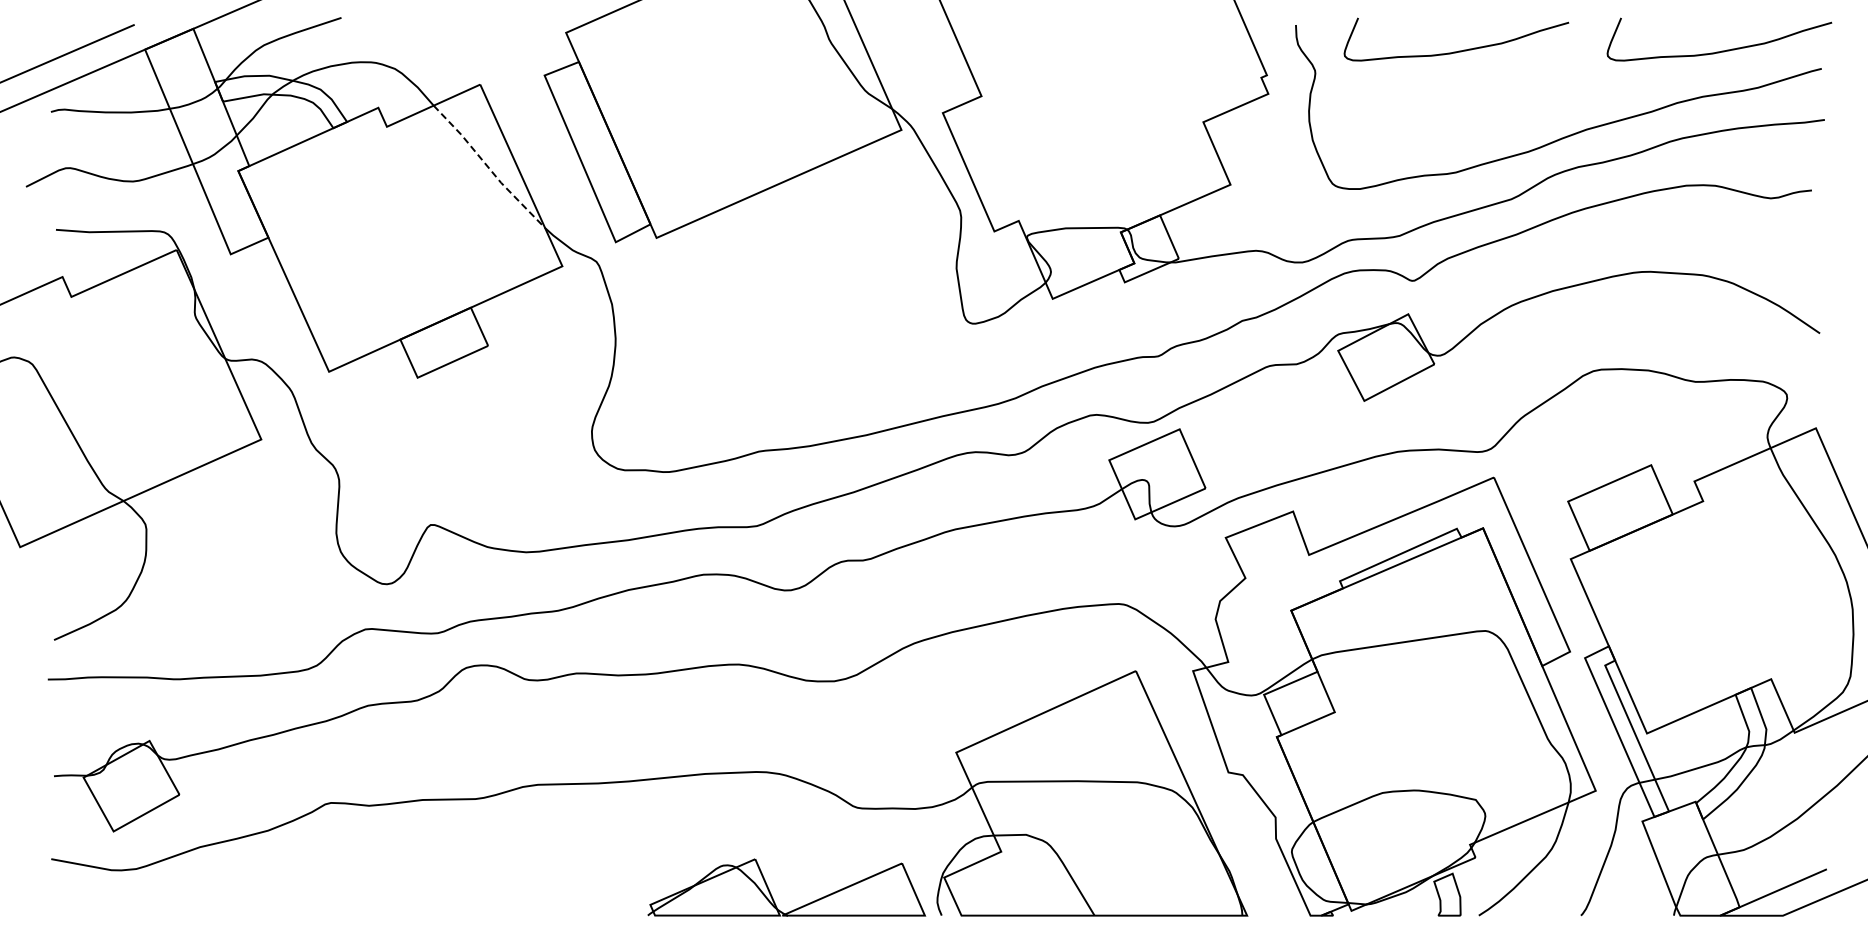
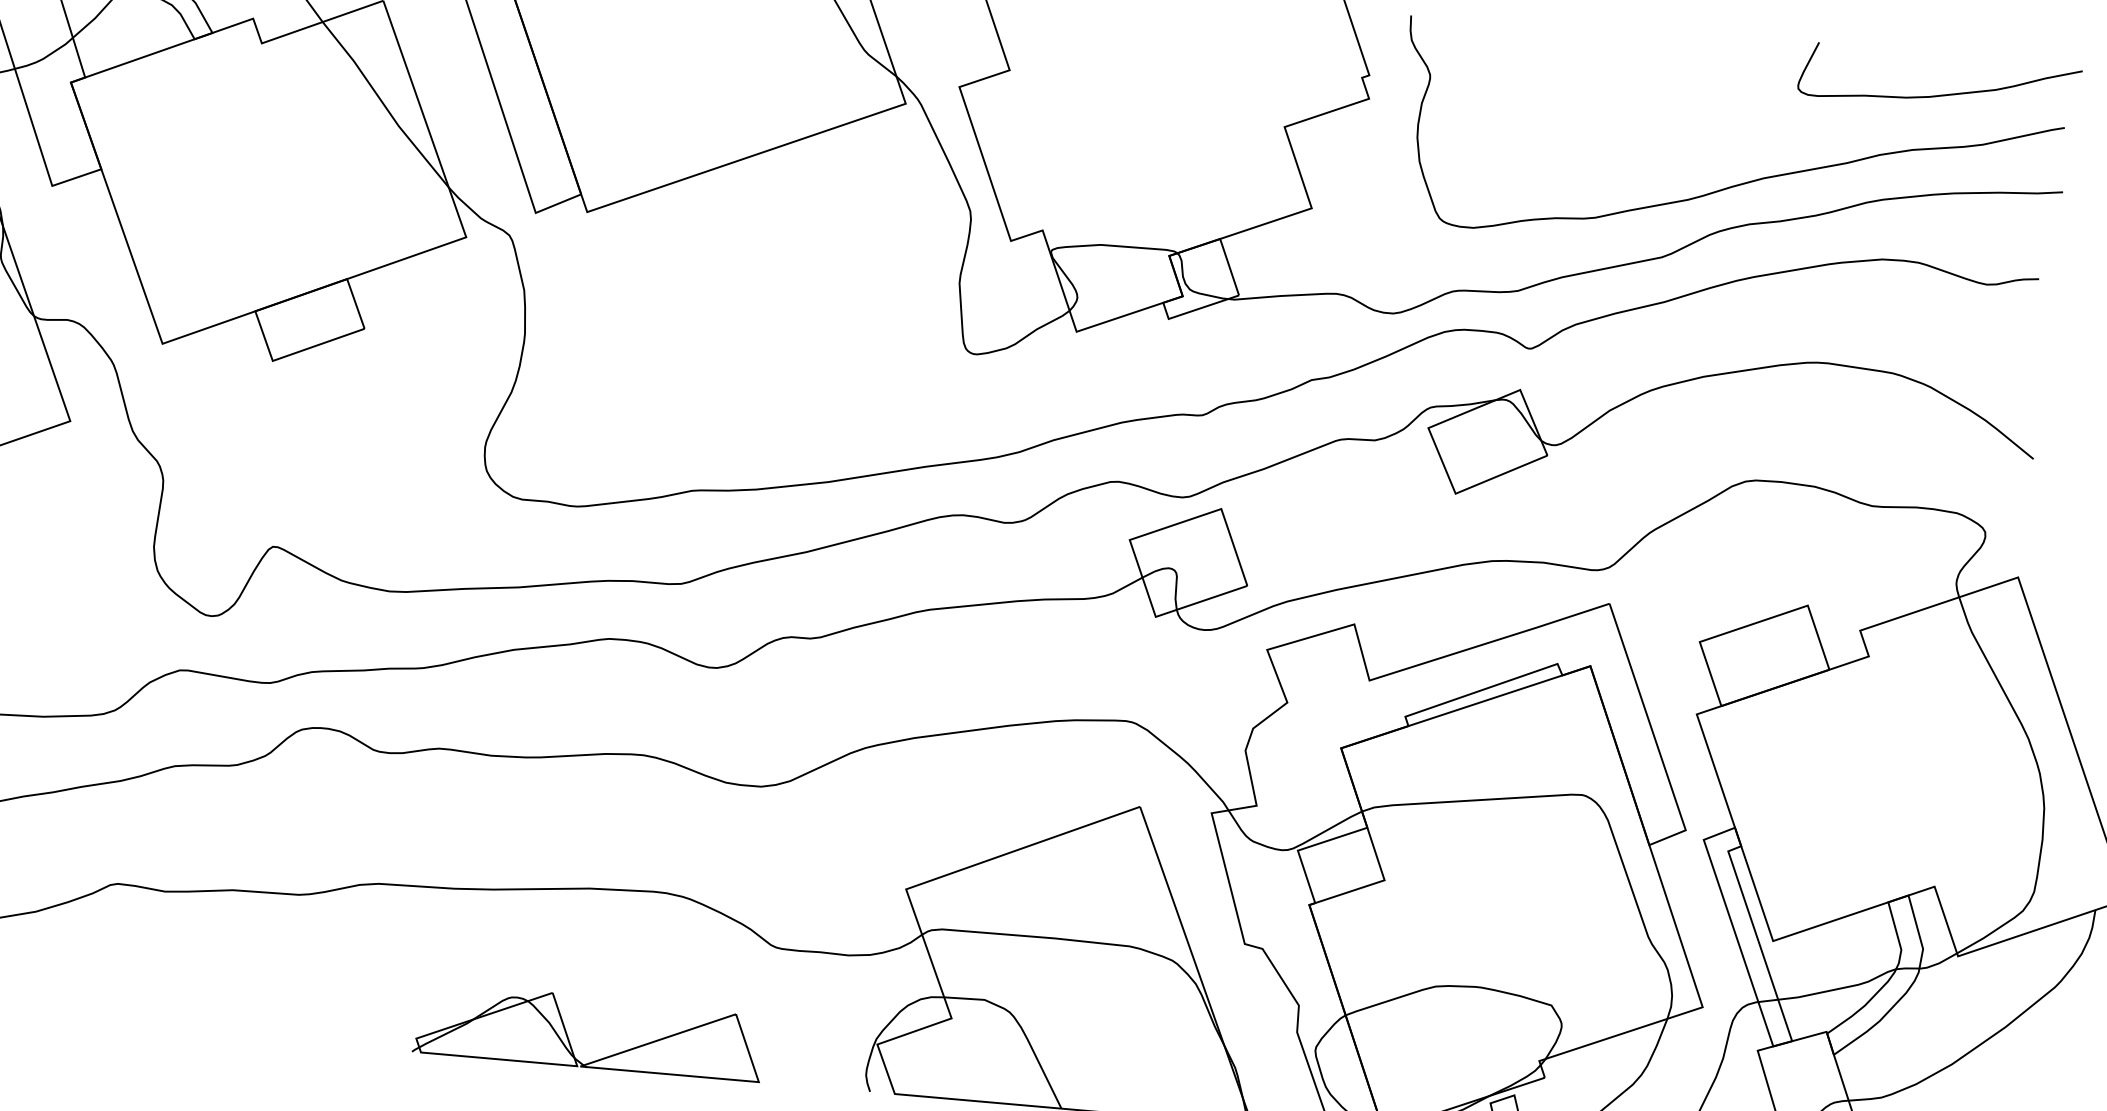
curve: (1458, 50) -> (1611, 65), removed
line: (488, 167) -> (384, 105), dashed -> solid
part: (772, 895) -> (570, 1040), moved

